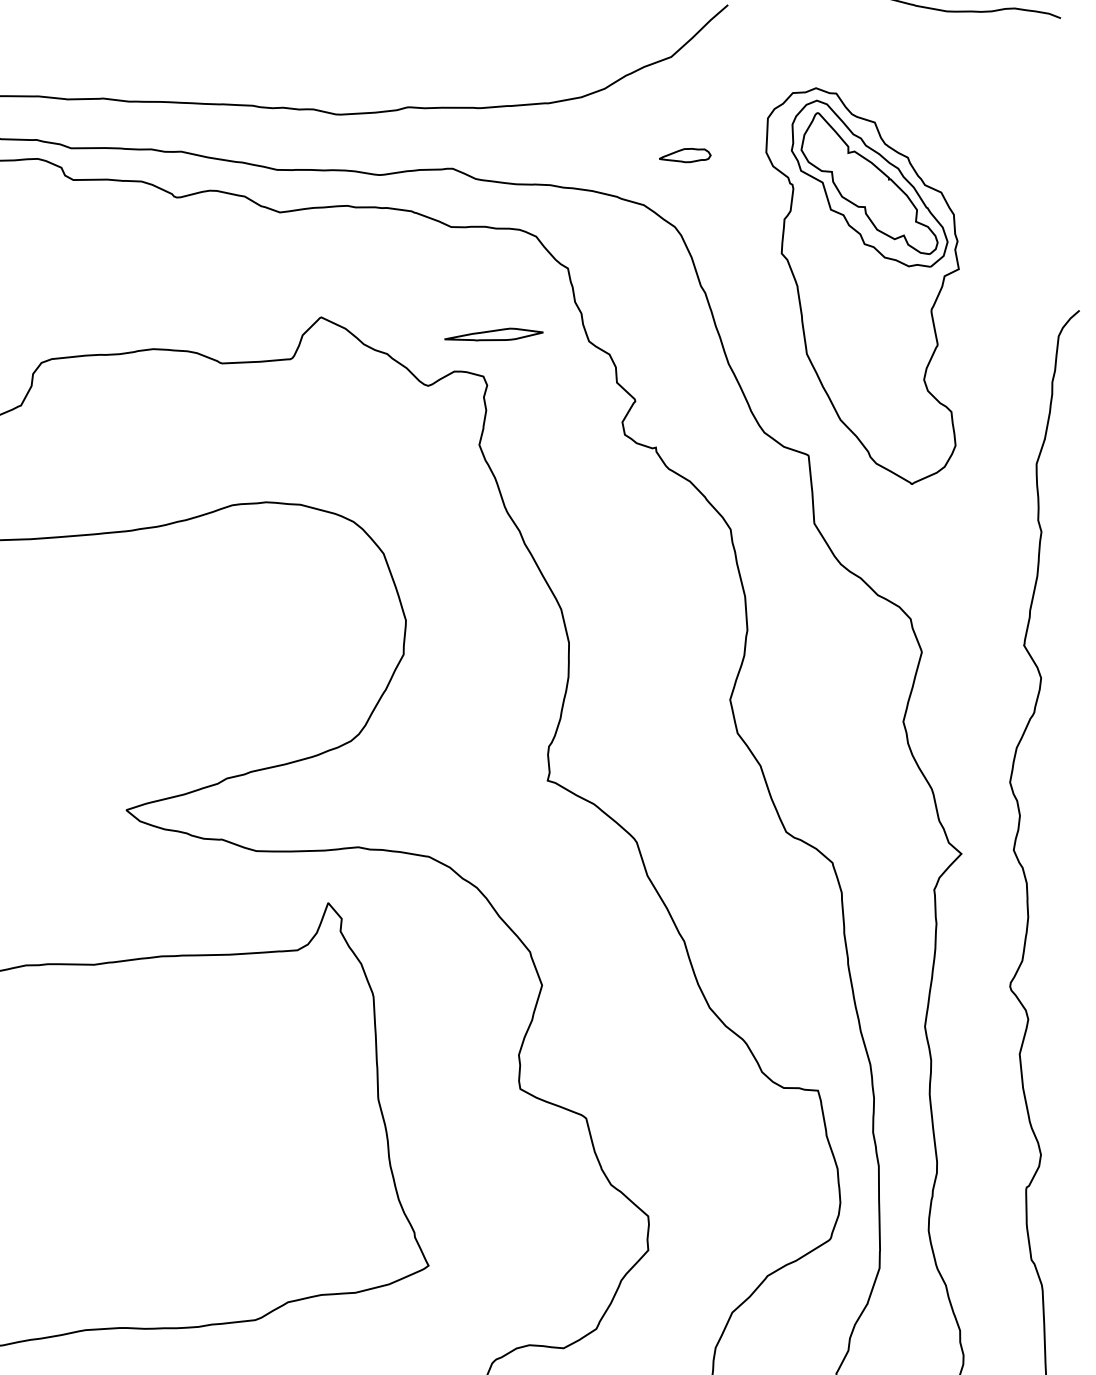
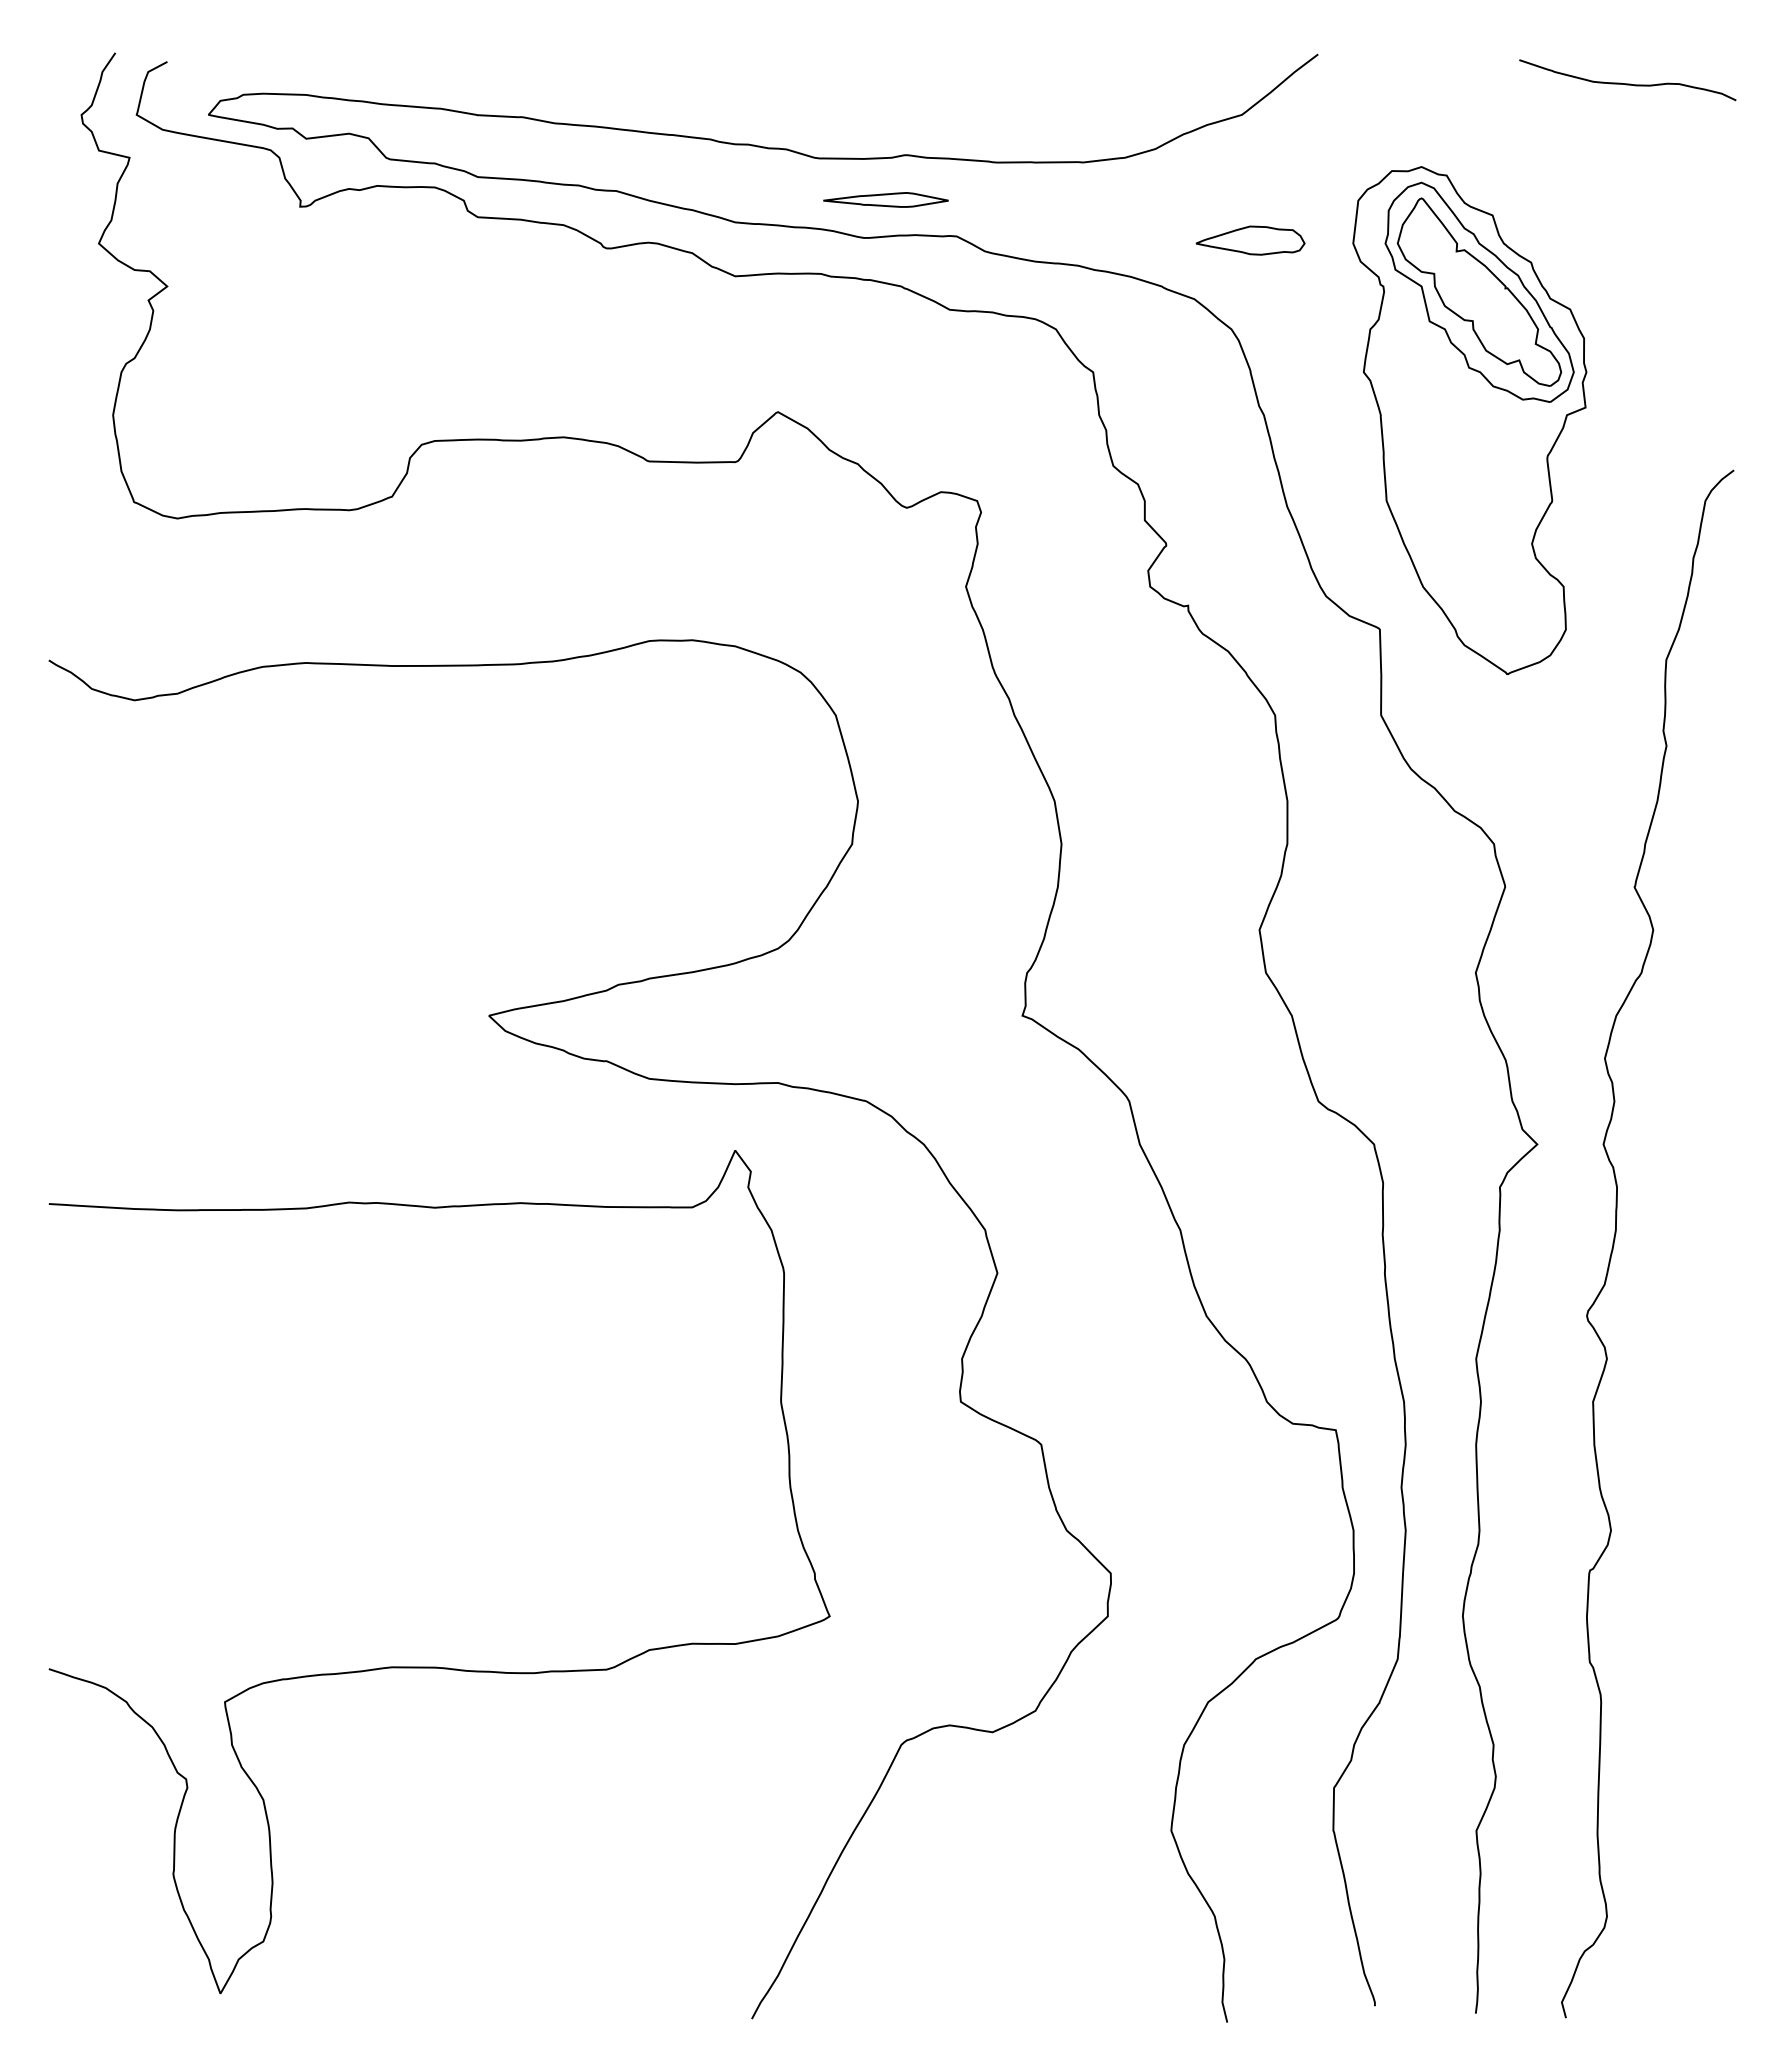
part: (684, 155) -> (1250, 240), size x1.67
part: (493, 335) -> (885, 199), moved

